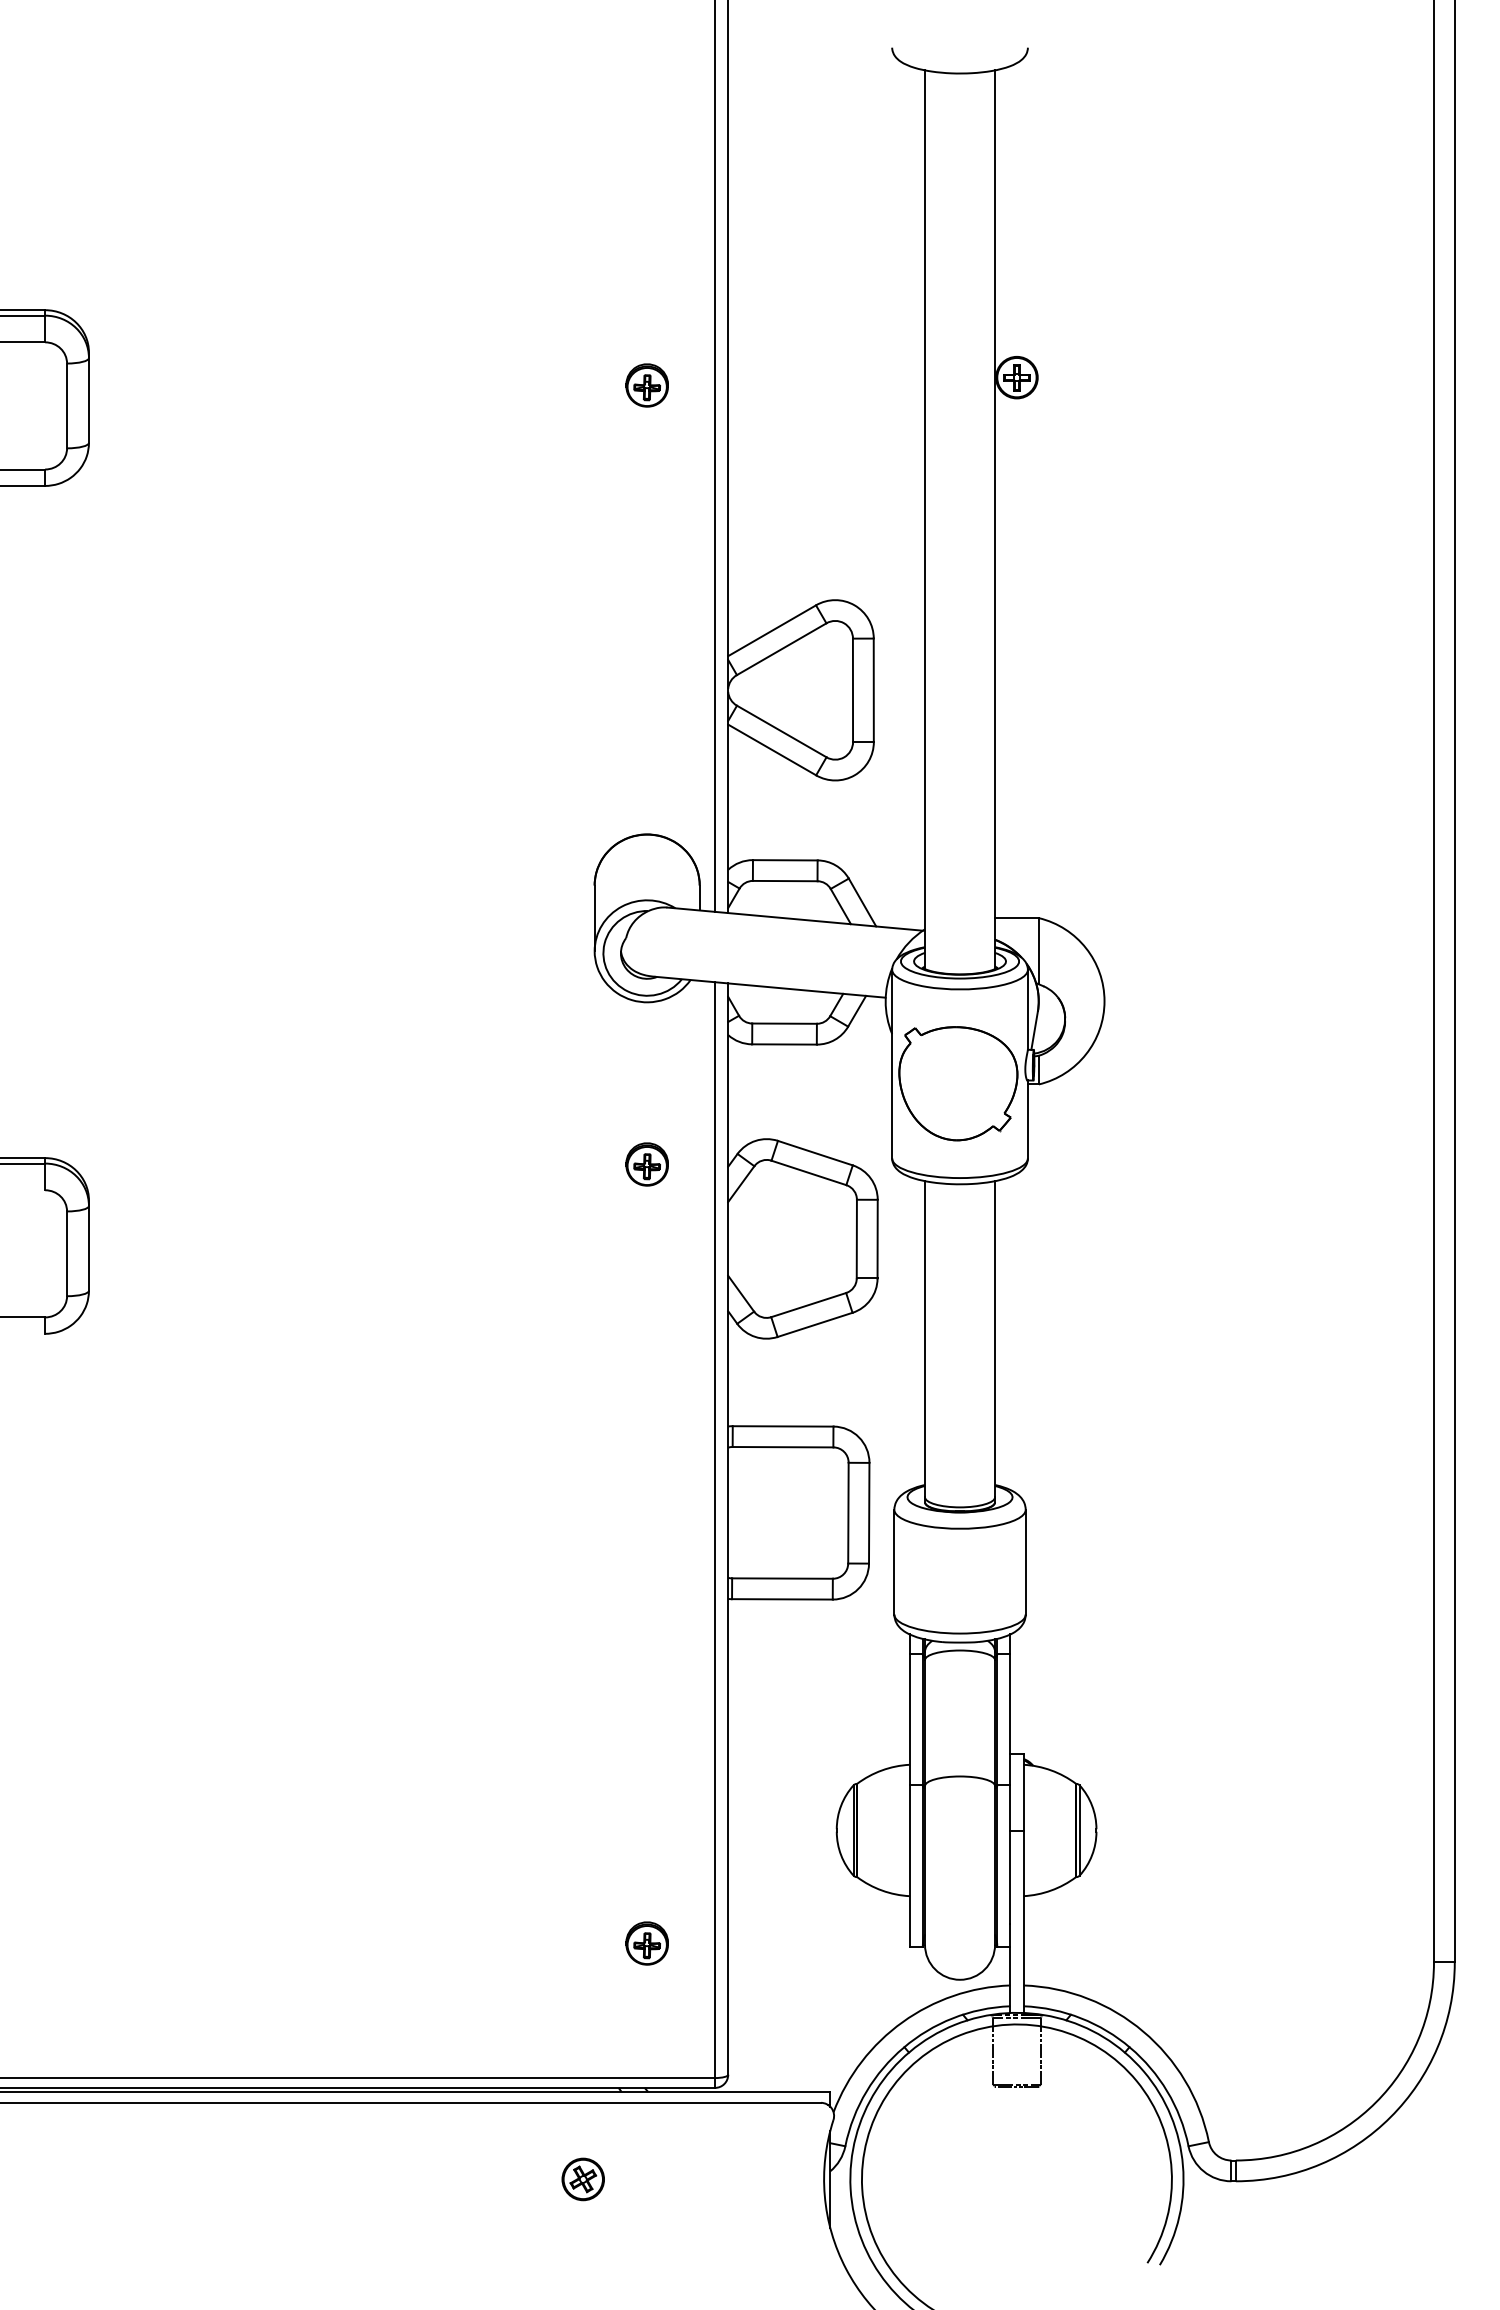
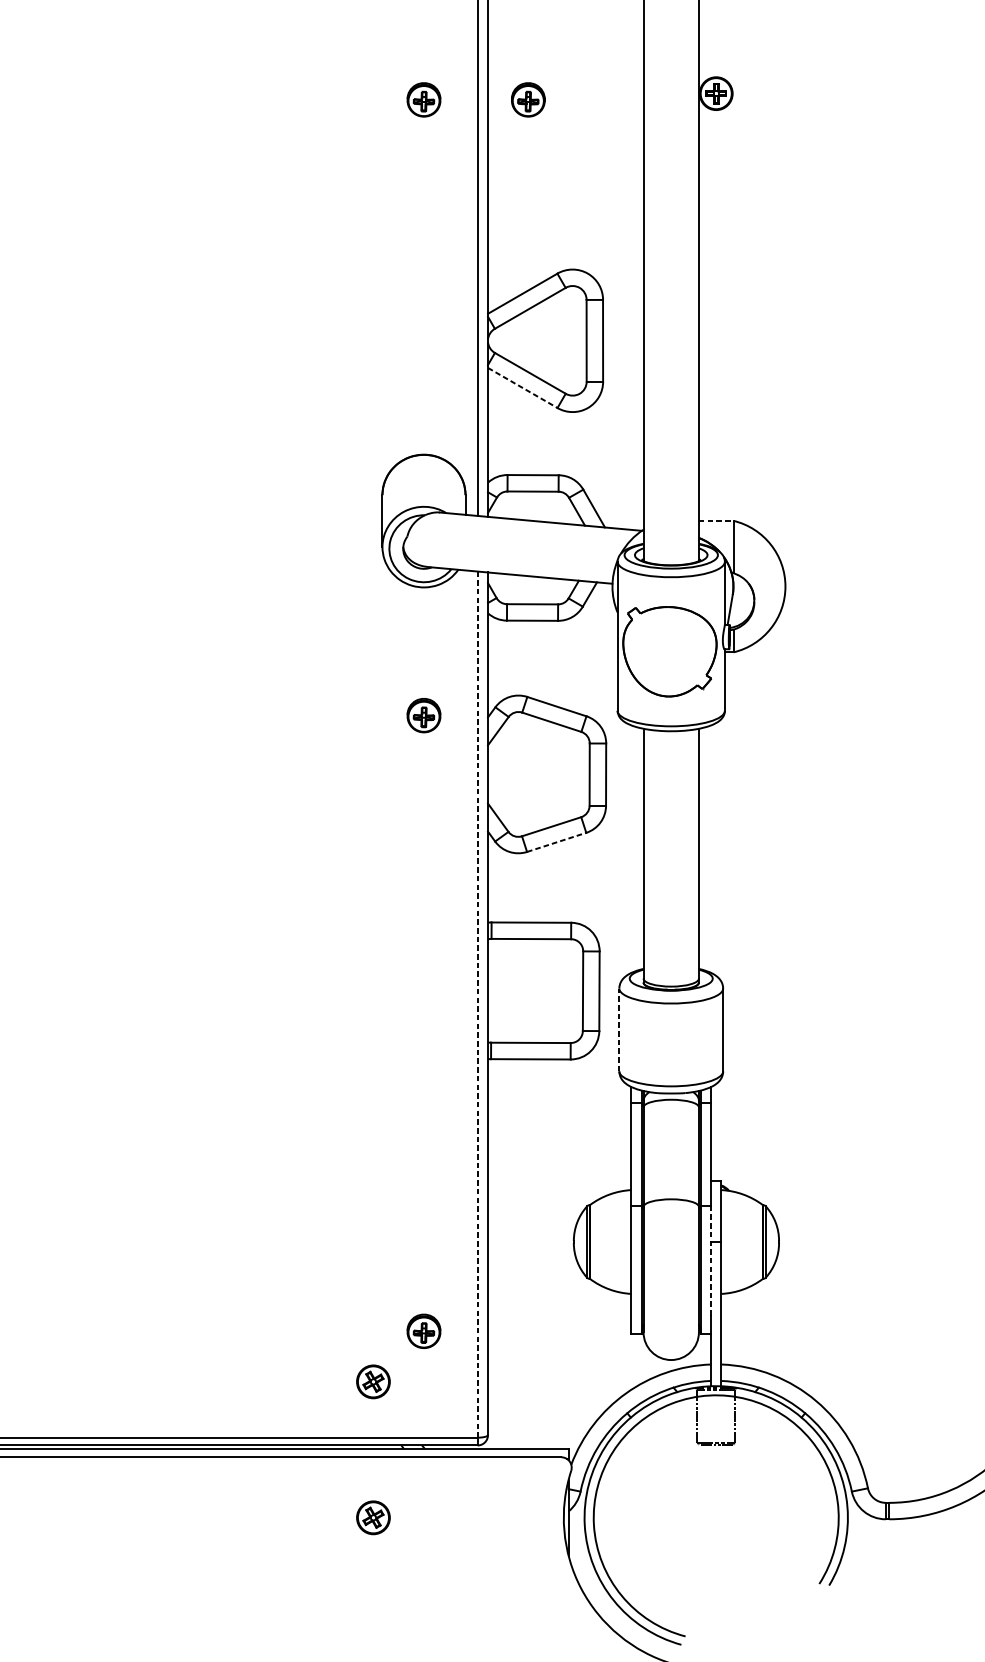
part: (778, 385) -> (527, 99), added
line: (772, 749) -> (523, 387), solid -> dashed
line: (1016, 918) -> (715, 521), solid -> dashed
line: (815, 1324) -> (557, 842), solid -> dashed
line: (715, 1530) -> (477, 1004), solid -> dashed
line: (894, 1561) -> (619, 1029), solid -> dashed
line: (1010, 1854) -> (711, 1260), solid -> dashed
part: (582, 2007) -> (372, 1381), added

